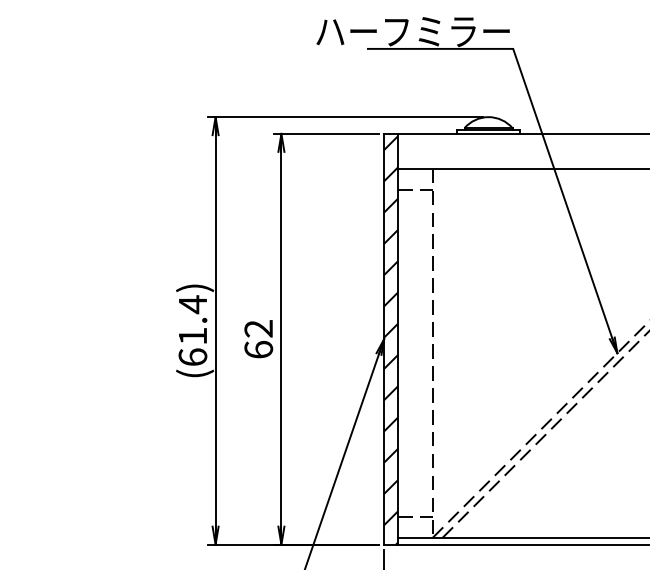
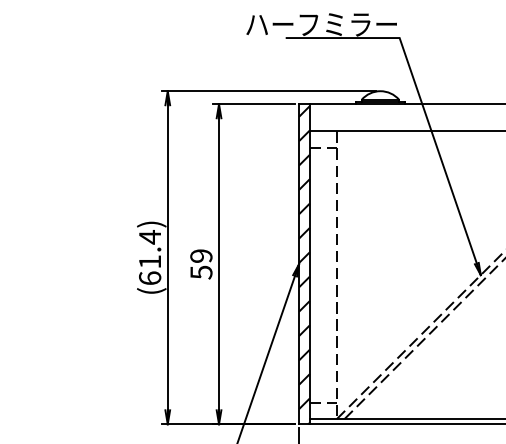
text: (258, 339) -> (201, 264), 62 -> 59

